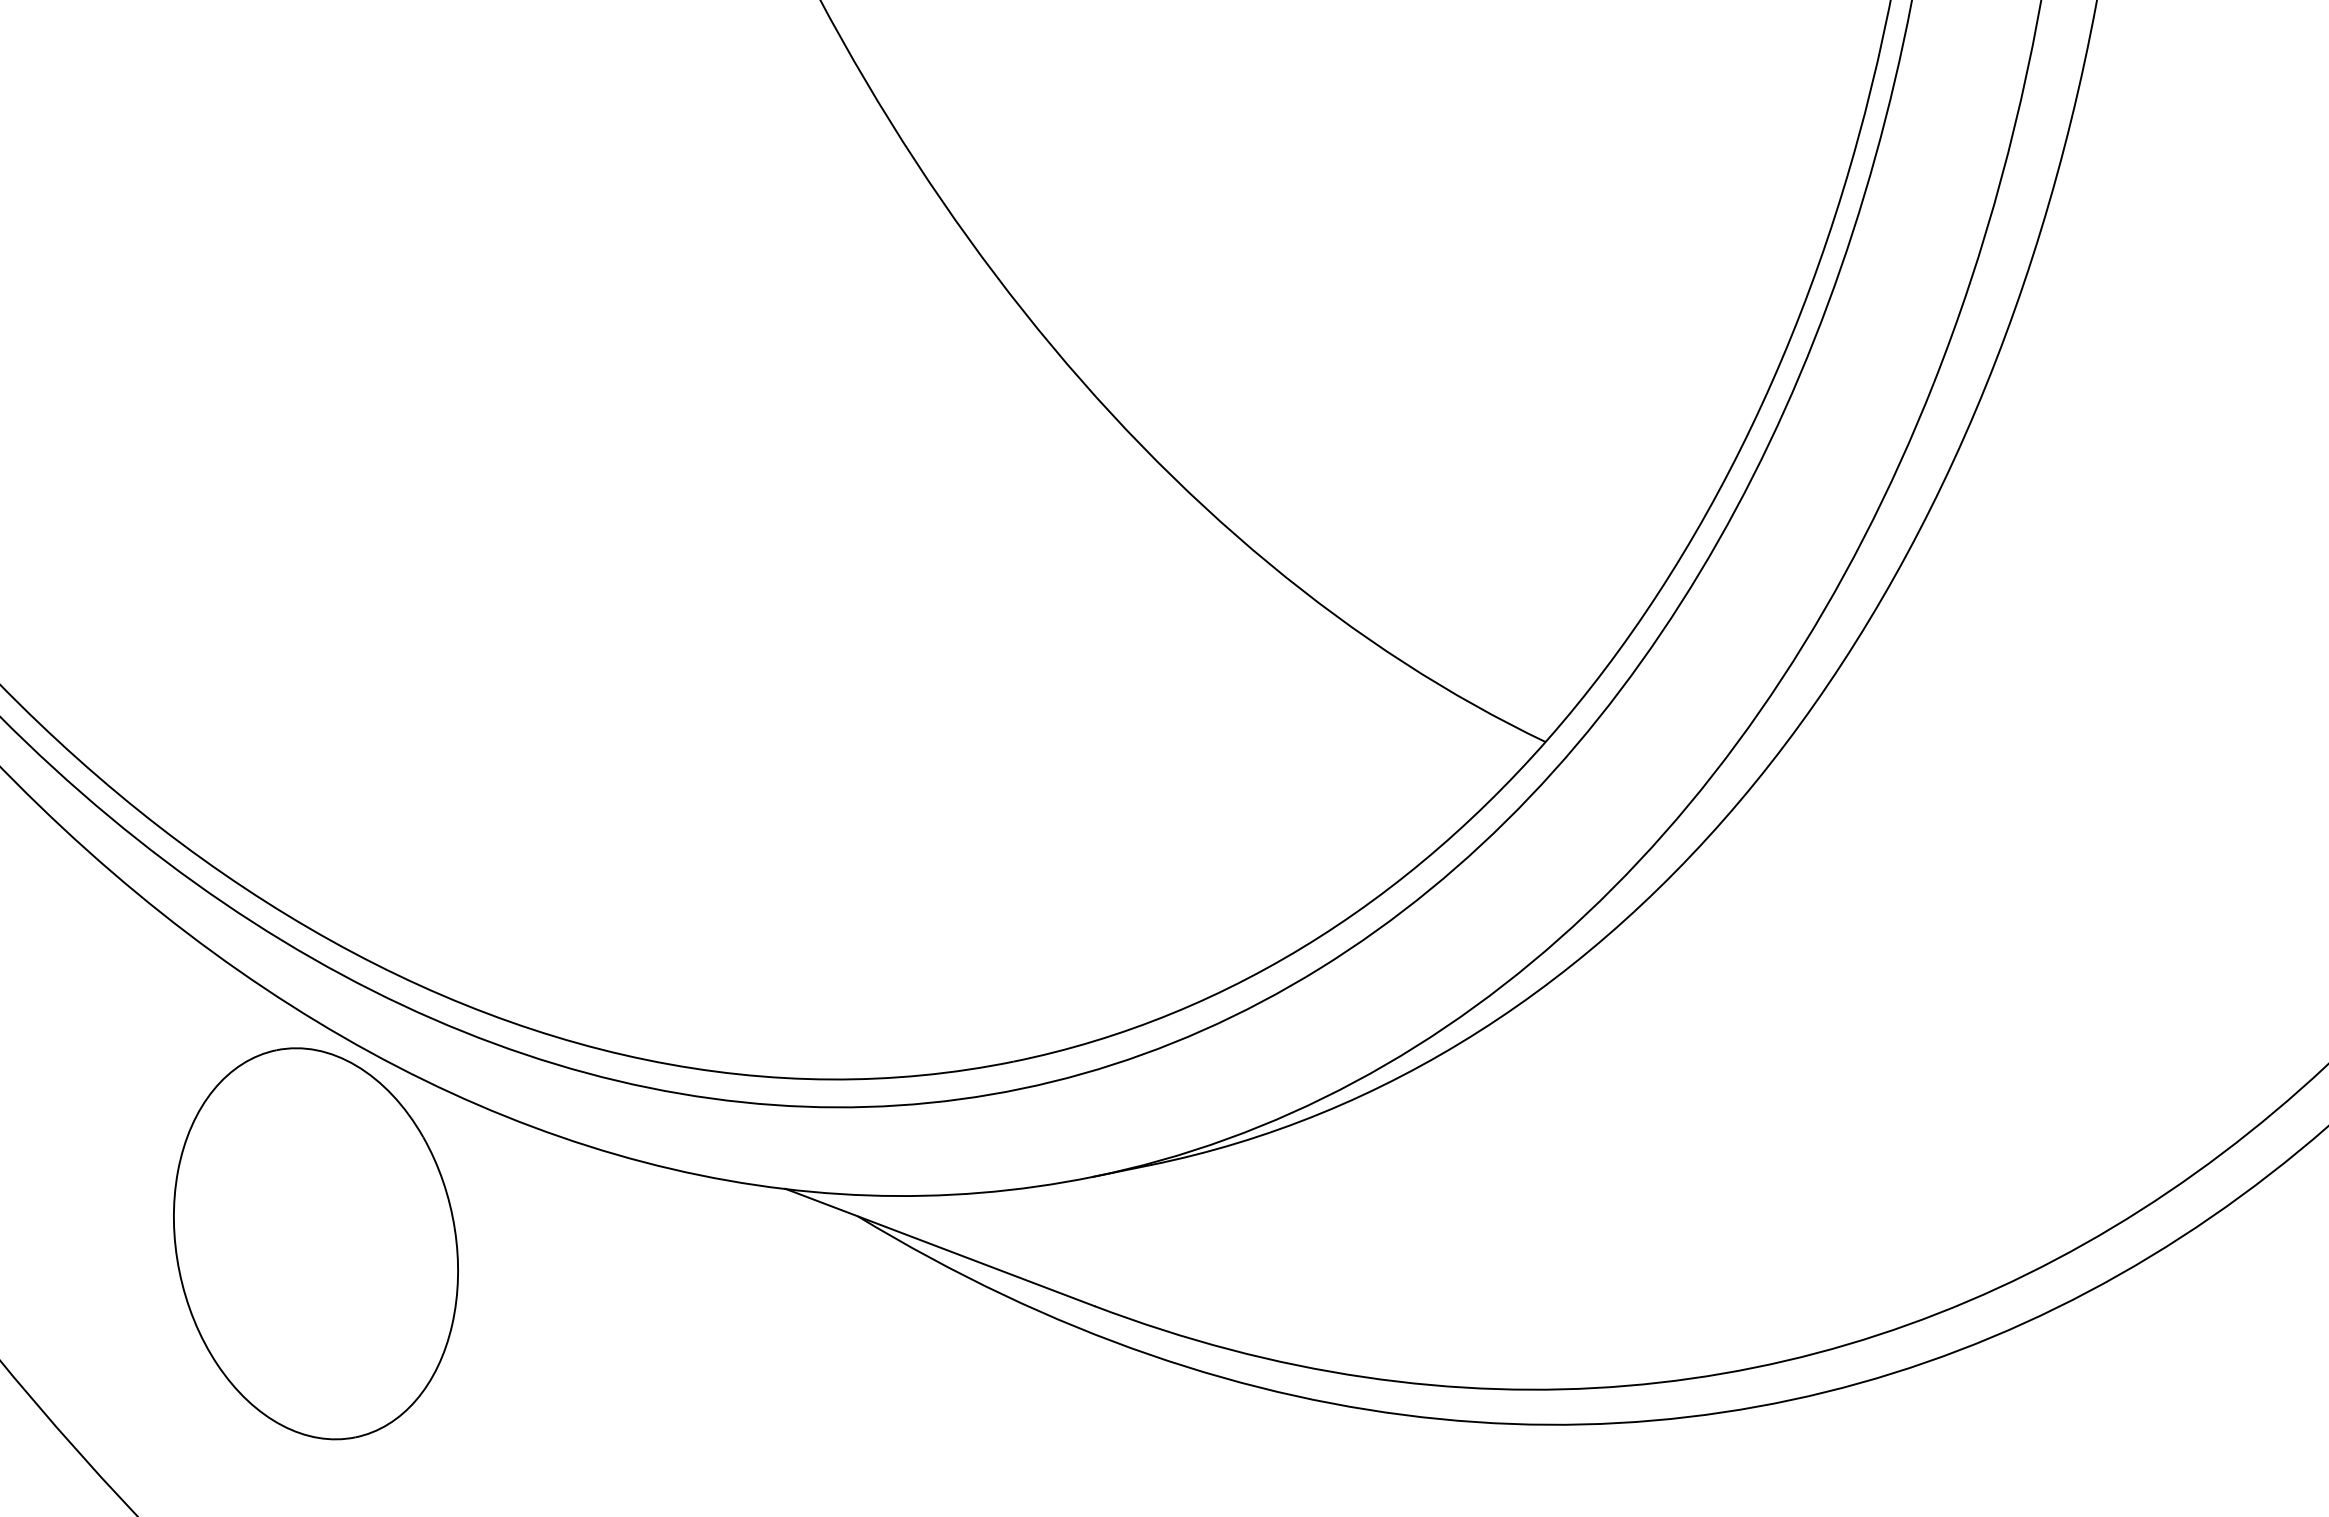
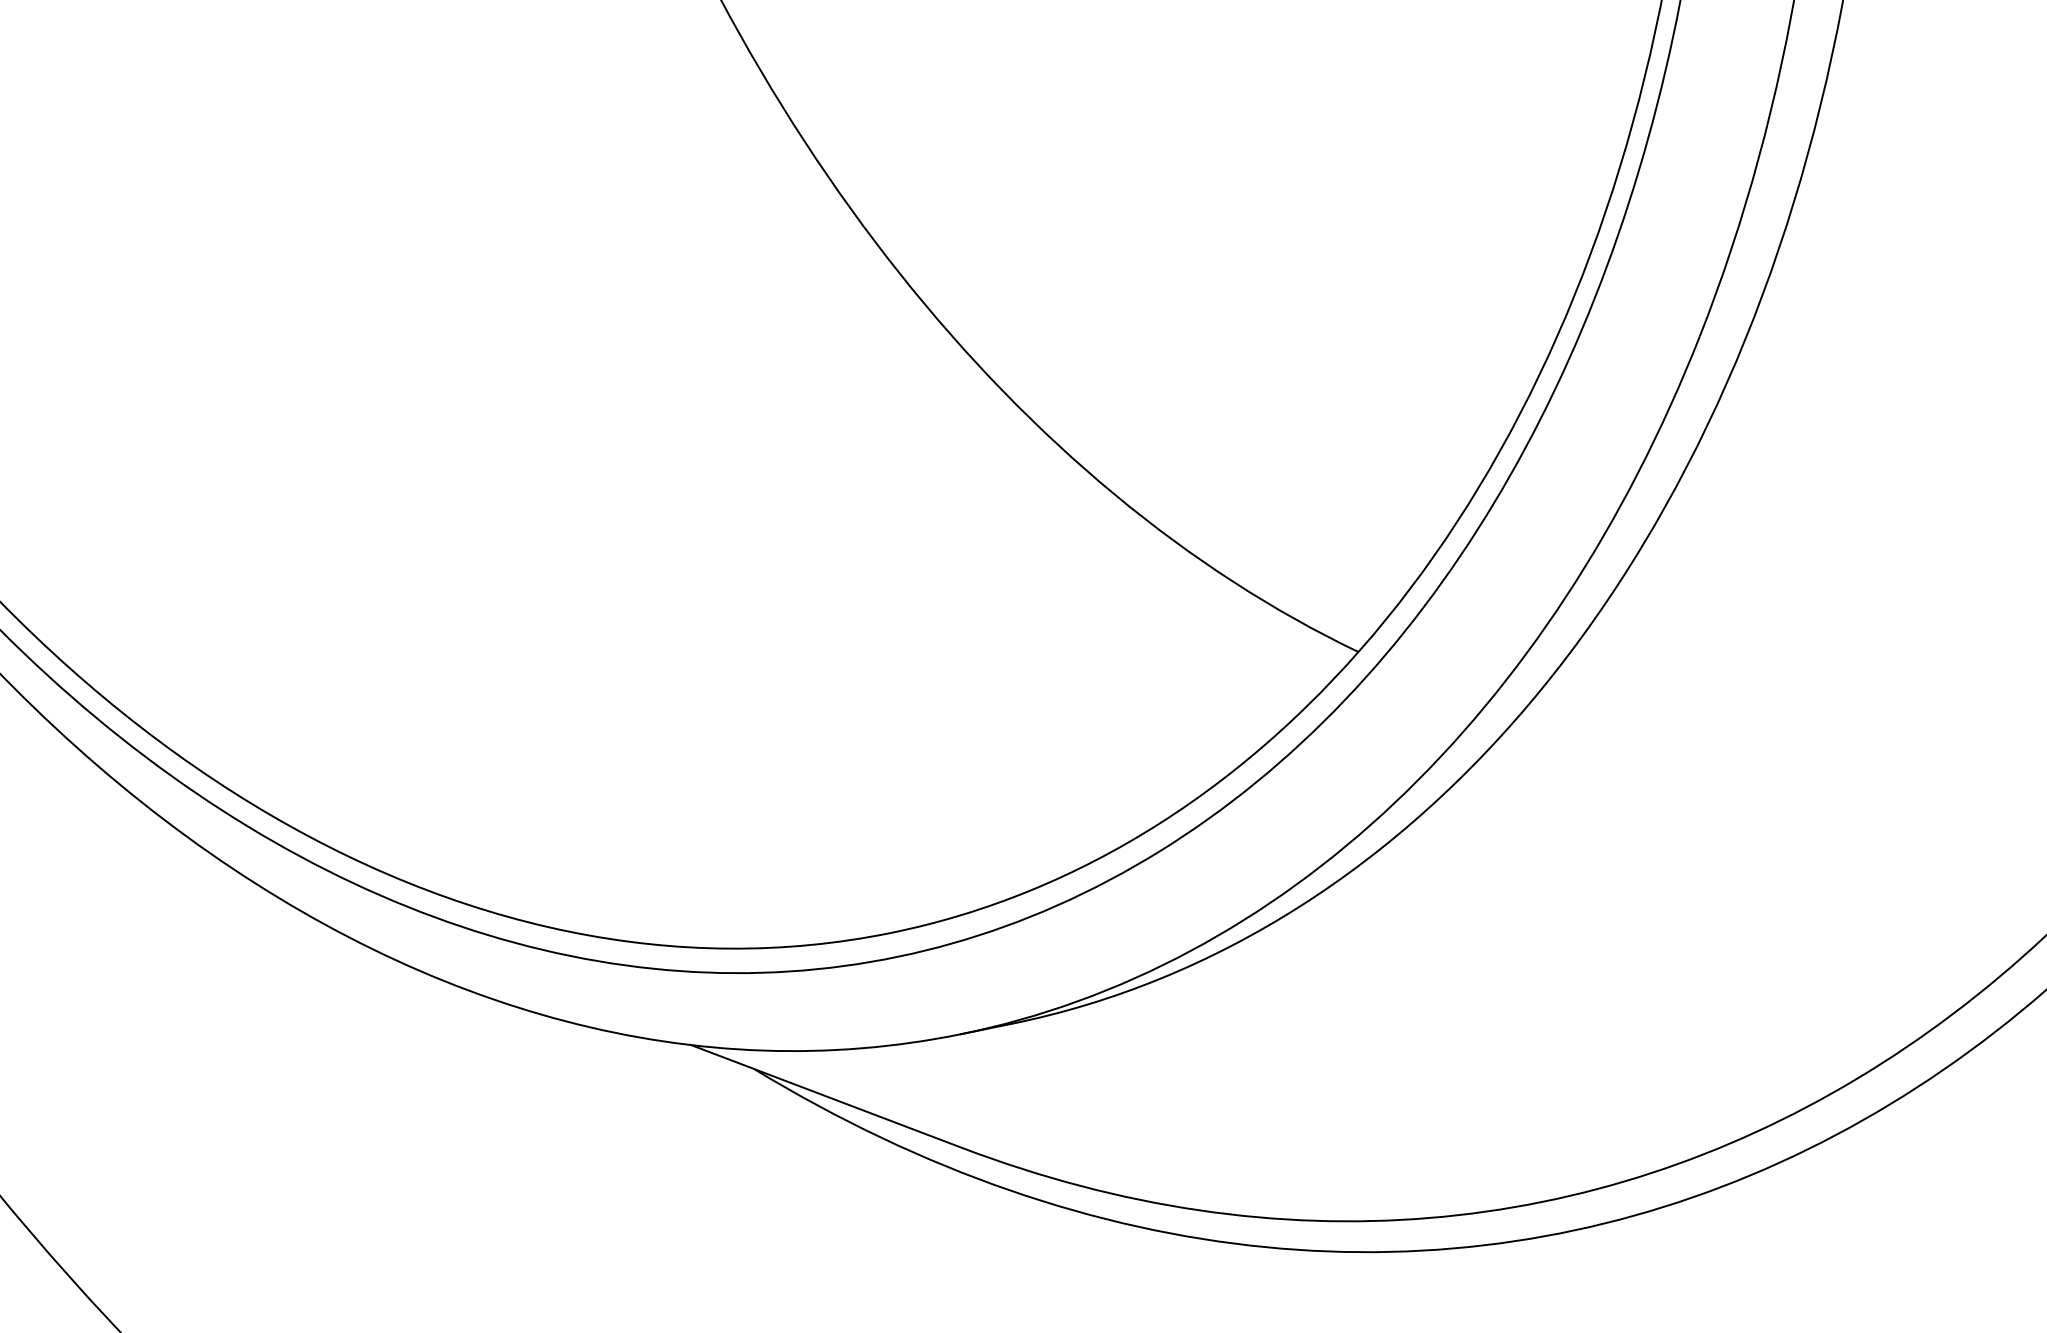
part: (315, 1243) -> (277, 1092), removed

